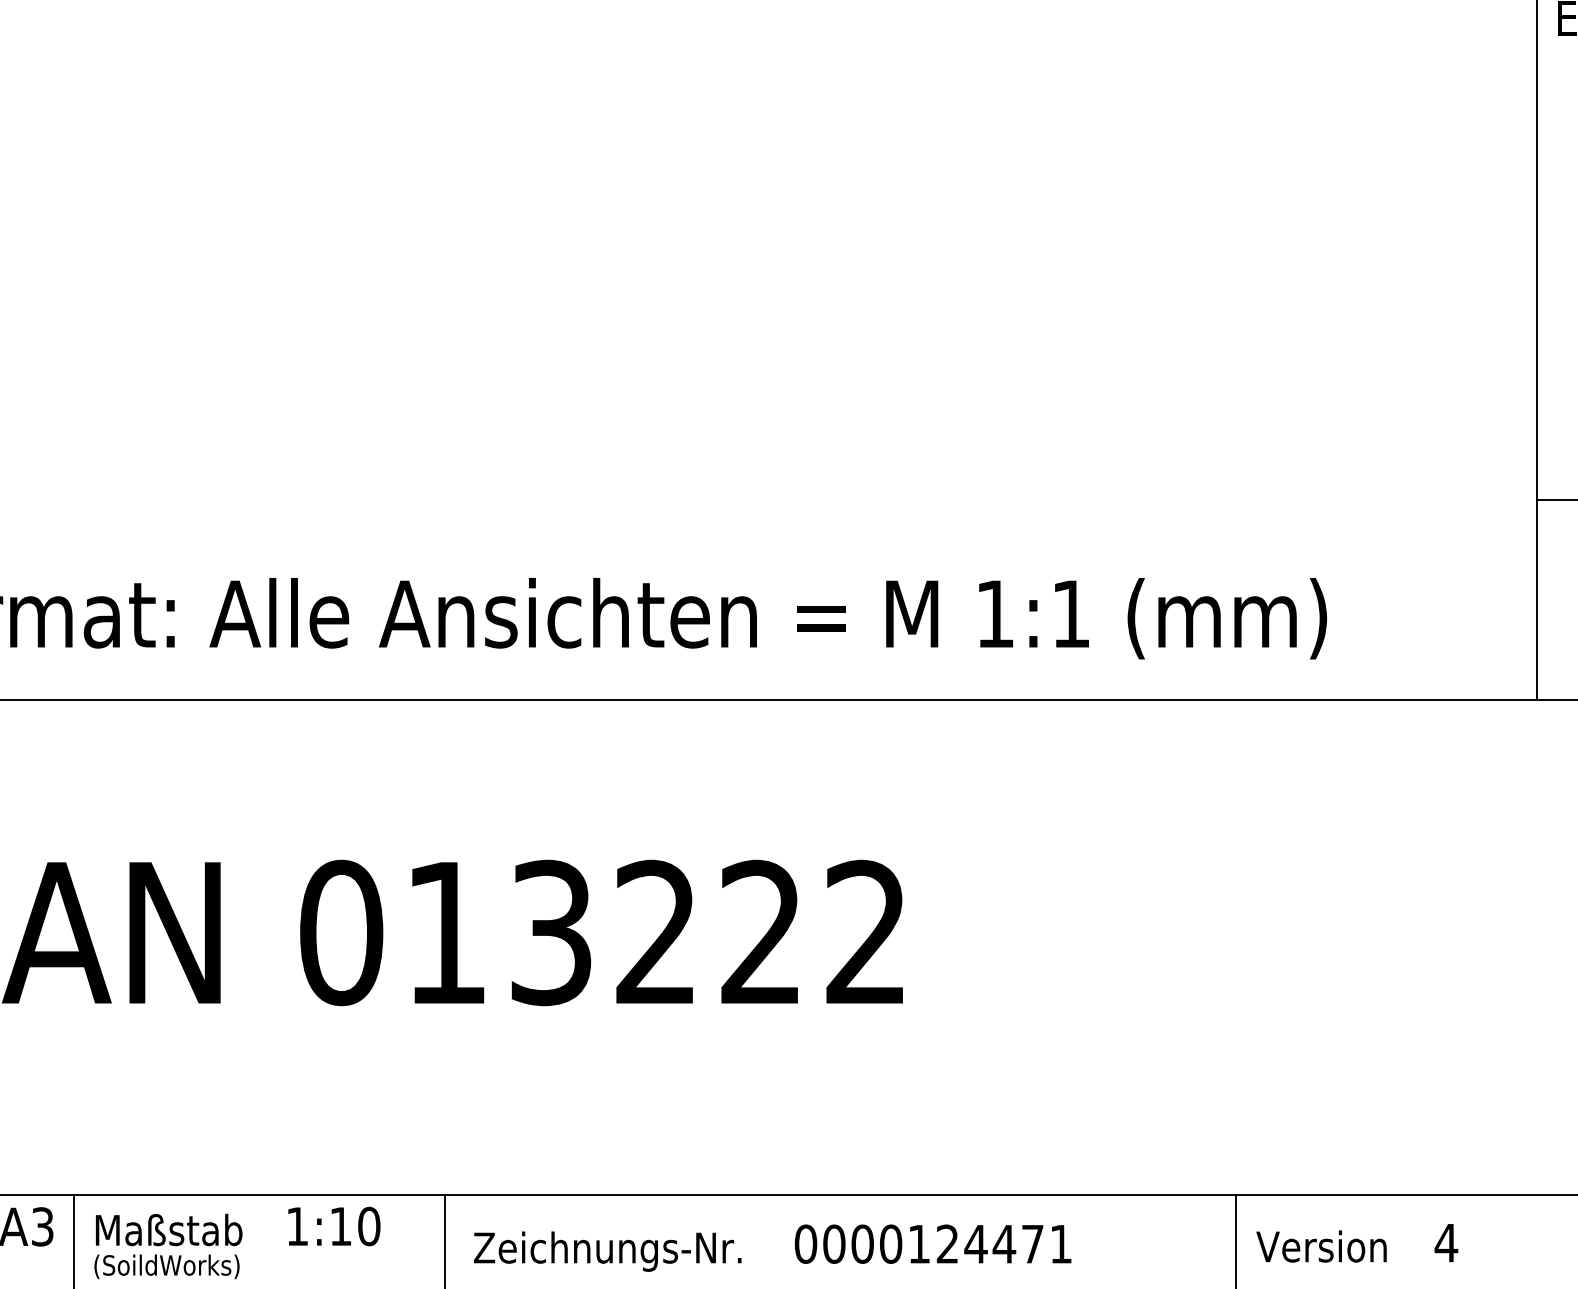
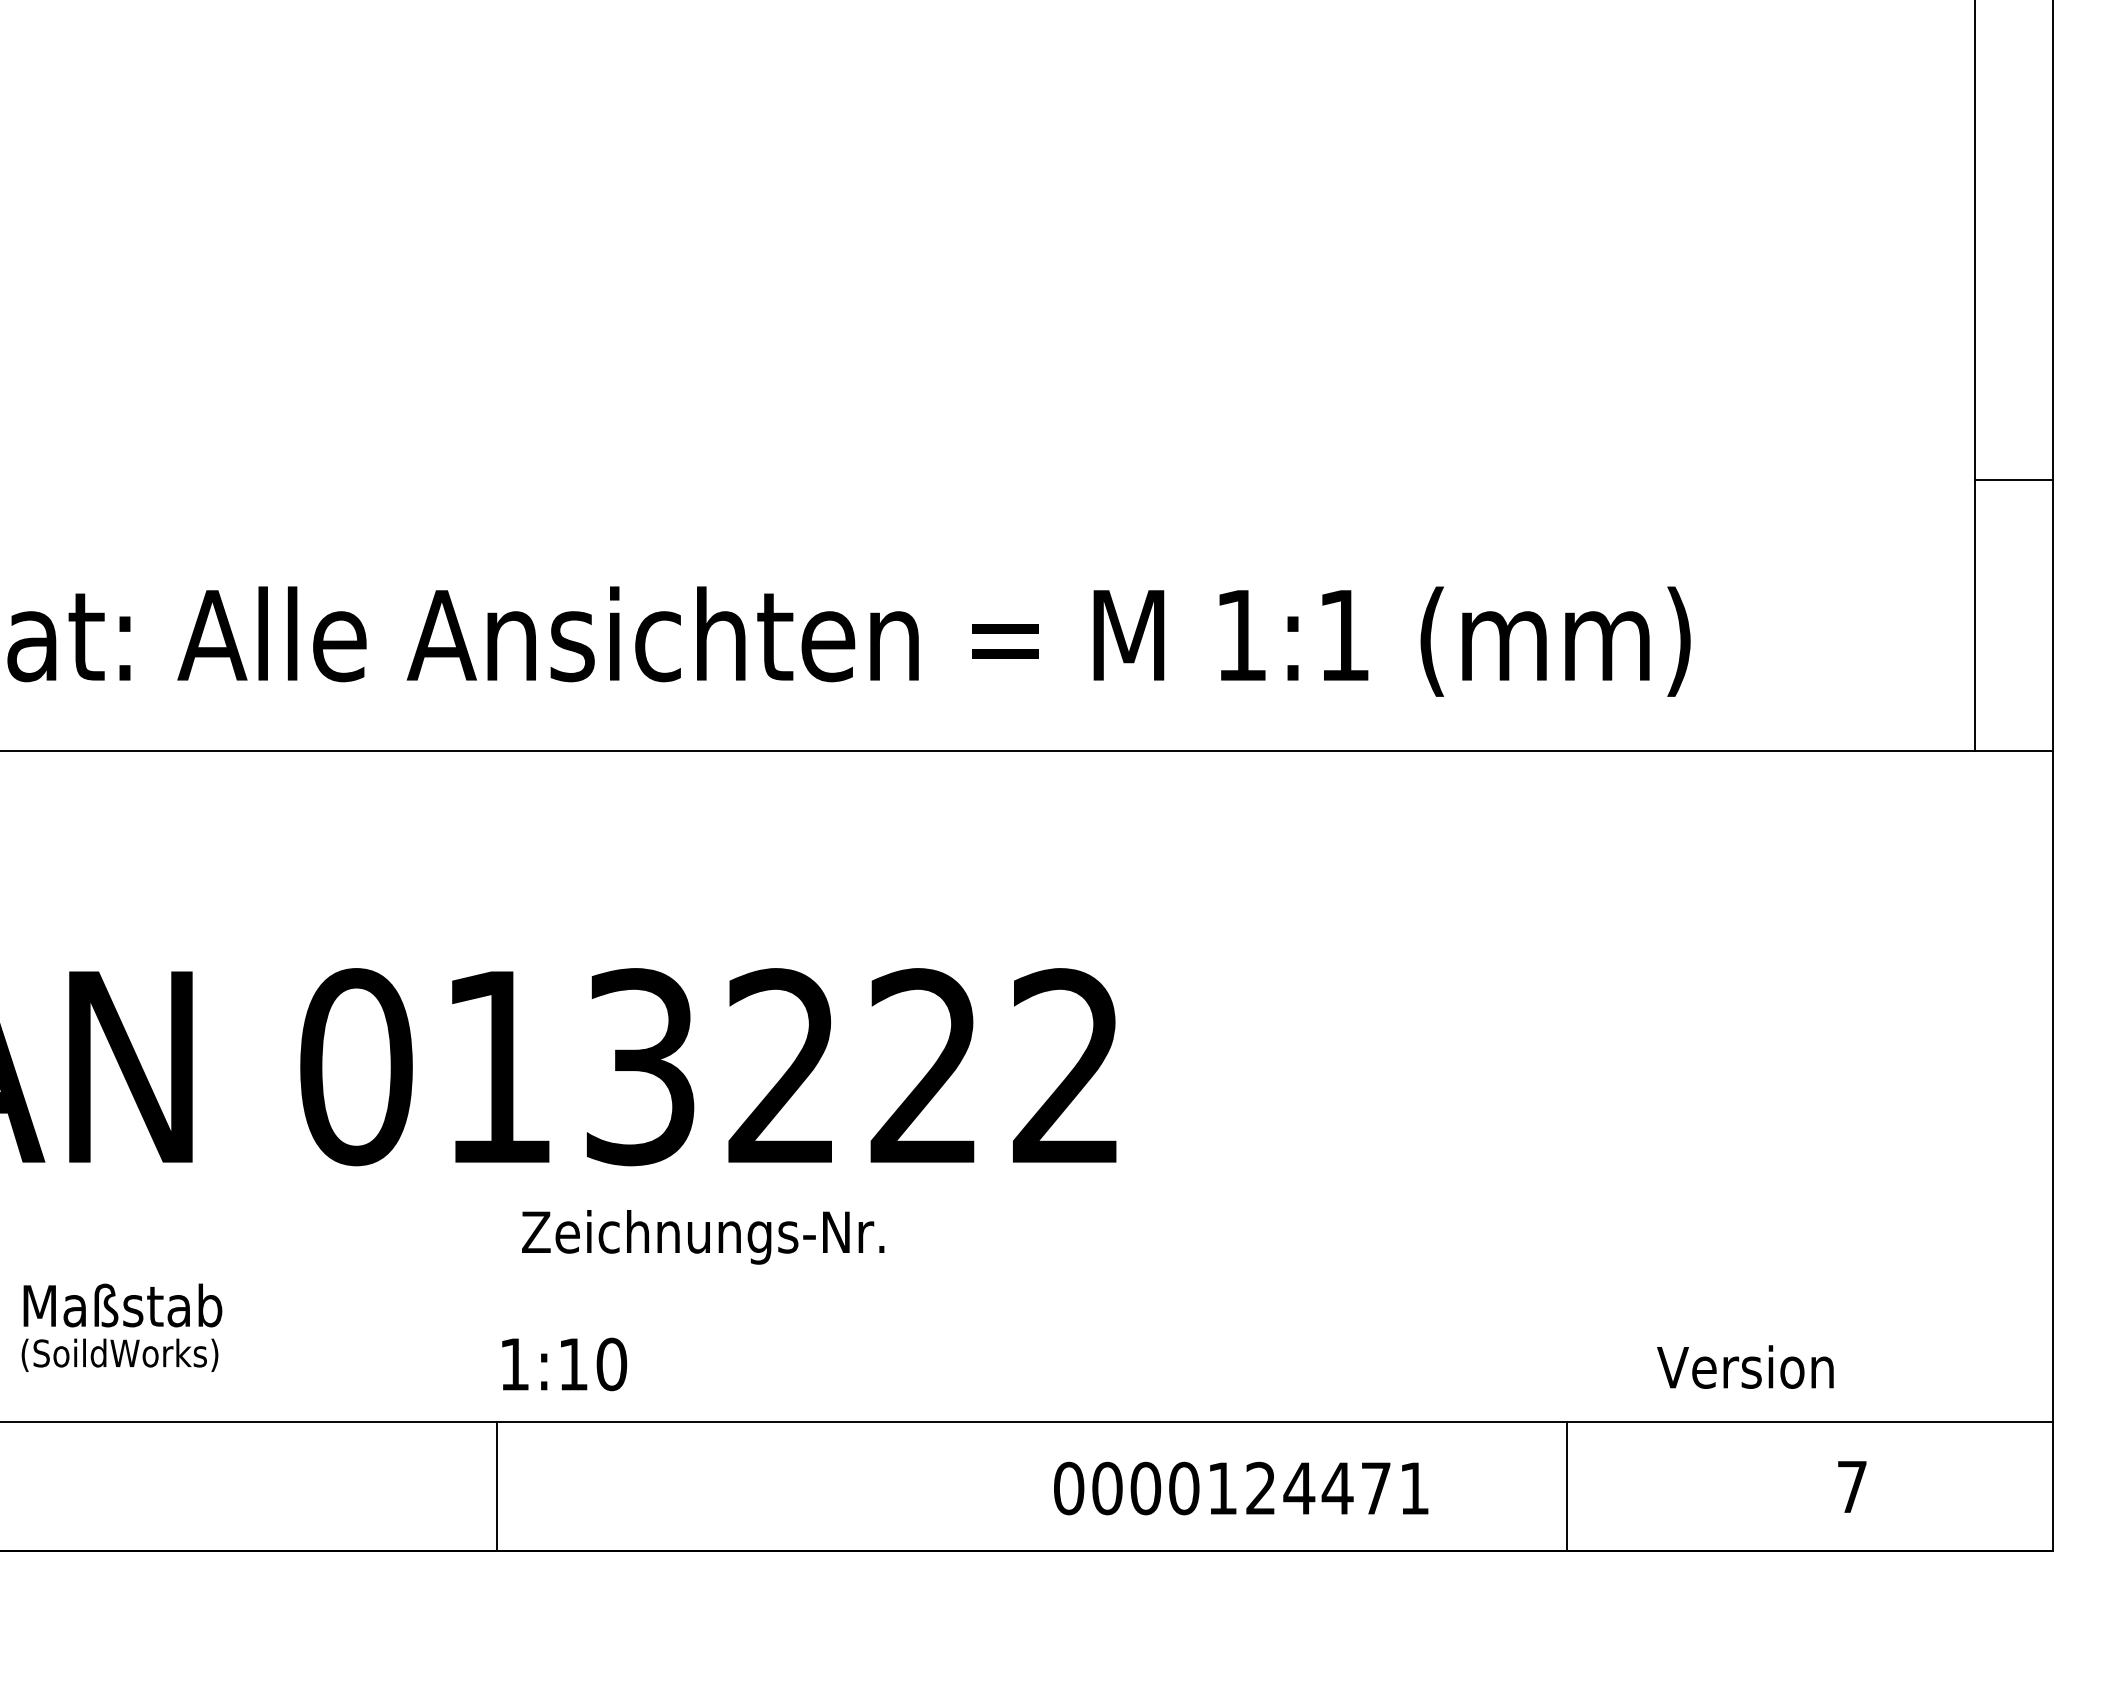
text: (334, 1226) -> (564, 1364), moved
text: (932, 1243) -> (1240, 1487), moved
text: (1446, 1243) -> (1852, 1487), 4 -> 7
text: (168, 1246) -> (122, 1327), moved
text: (1321, 1246) -> (1745, 1367), moved
text: (607, 1251) -> (702, 1237), moved

